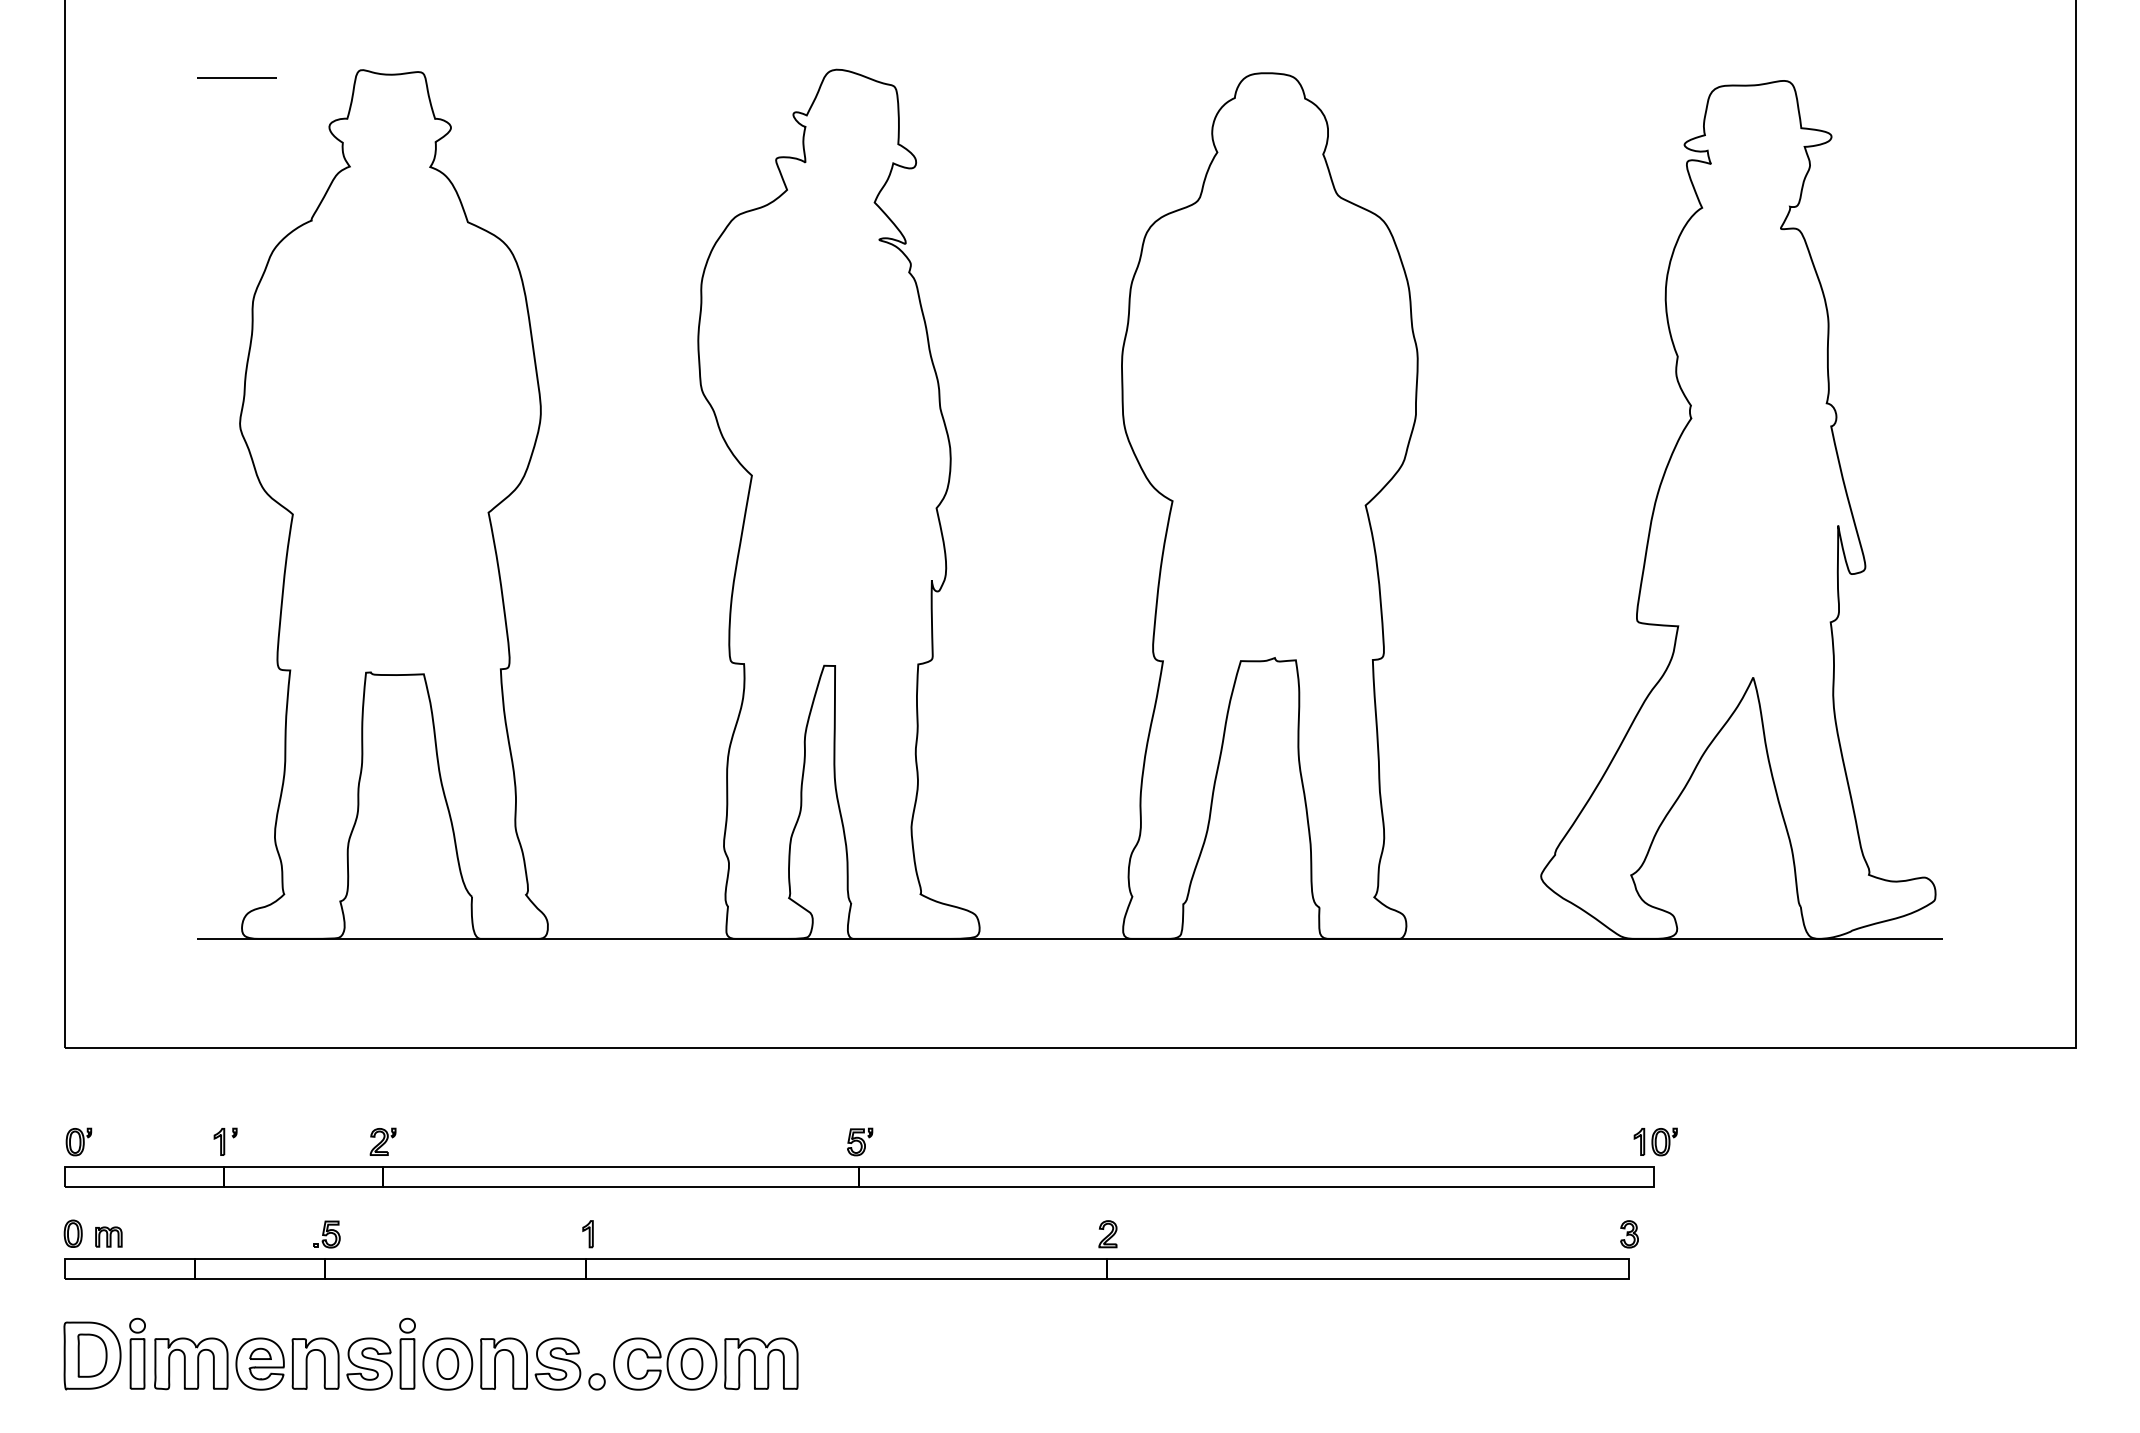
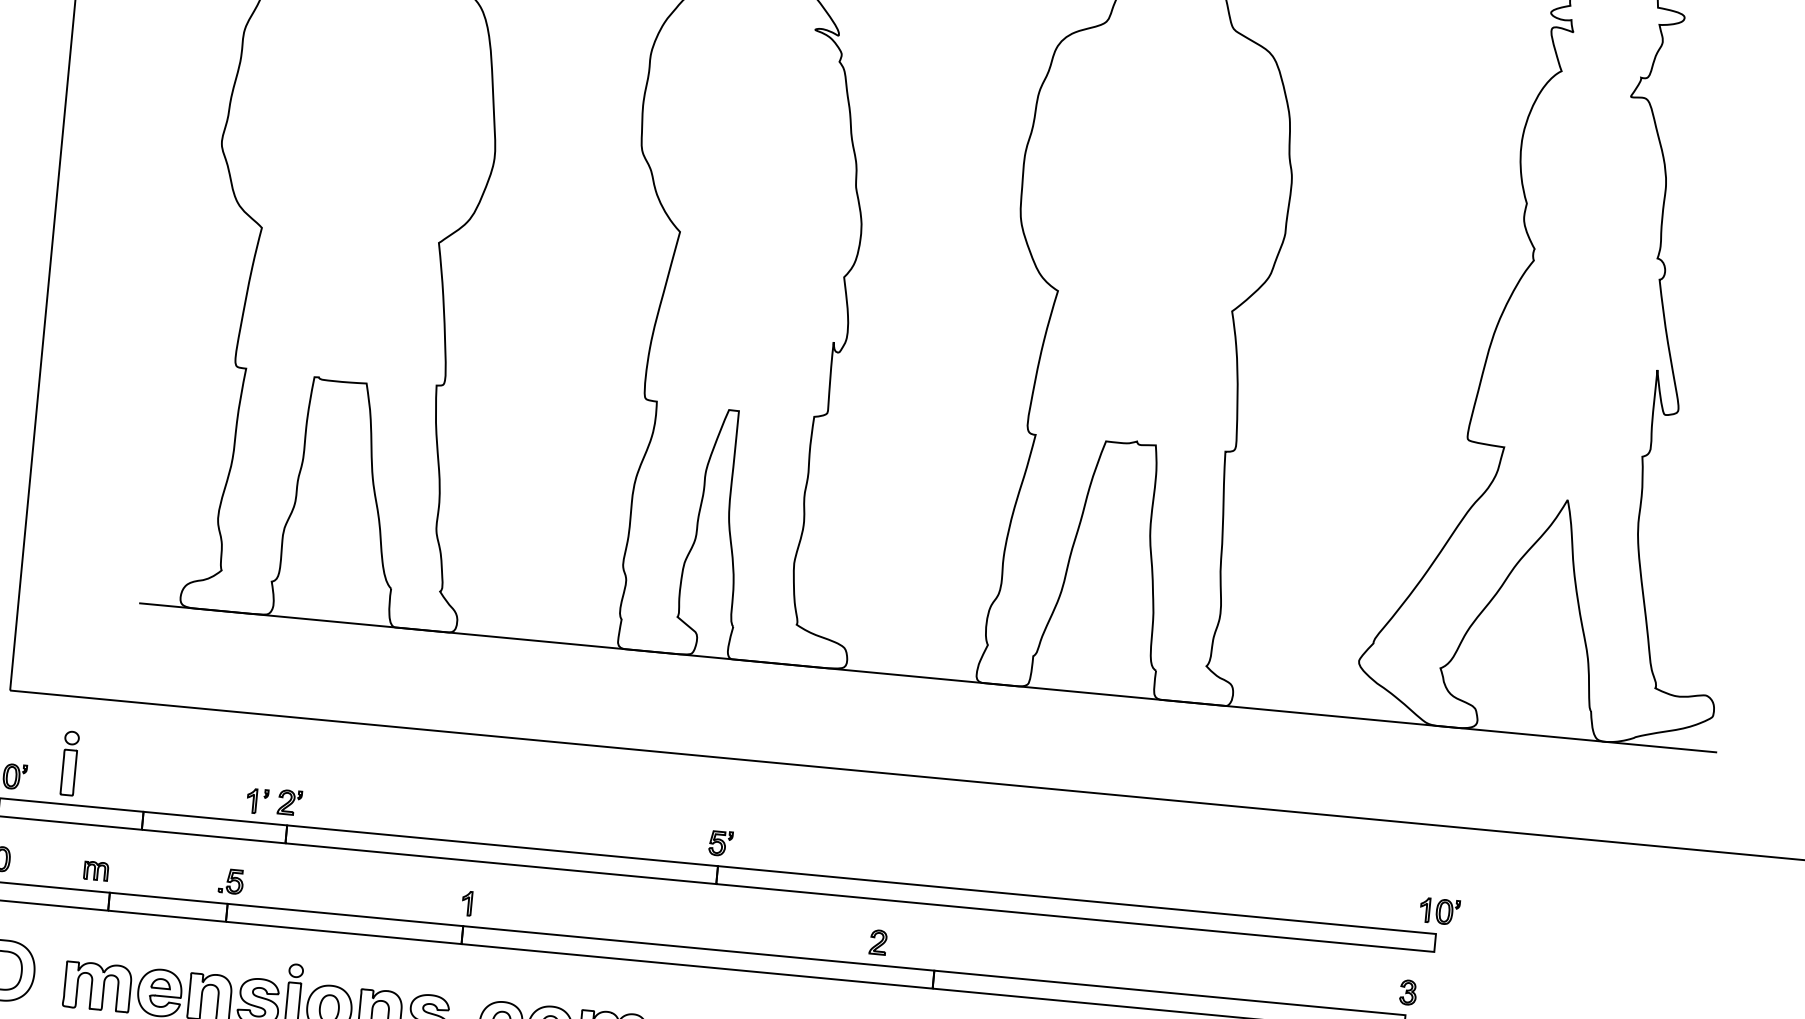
part: (225, 1141) -> (257, 801), moved
part: (1107, 1234) -> (877, 942), moved
part: (108, 1236) -> (95, 870), moved
part: (137, 1353) -> (69, 763), moved

